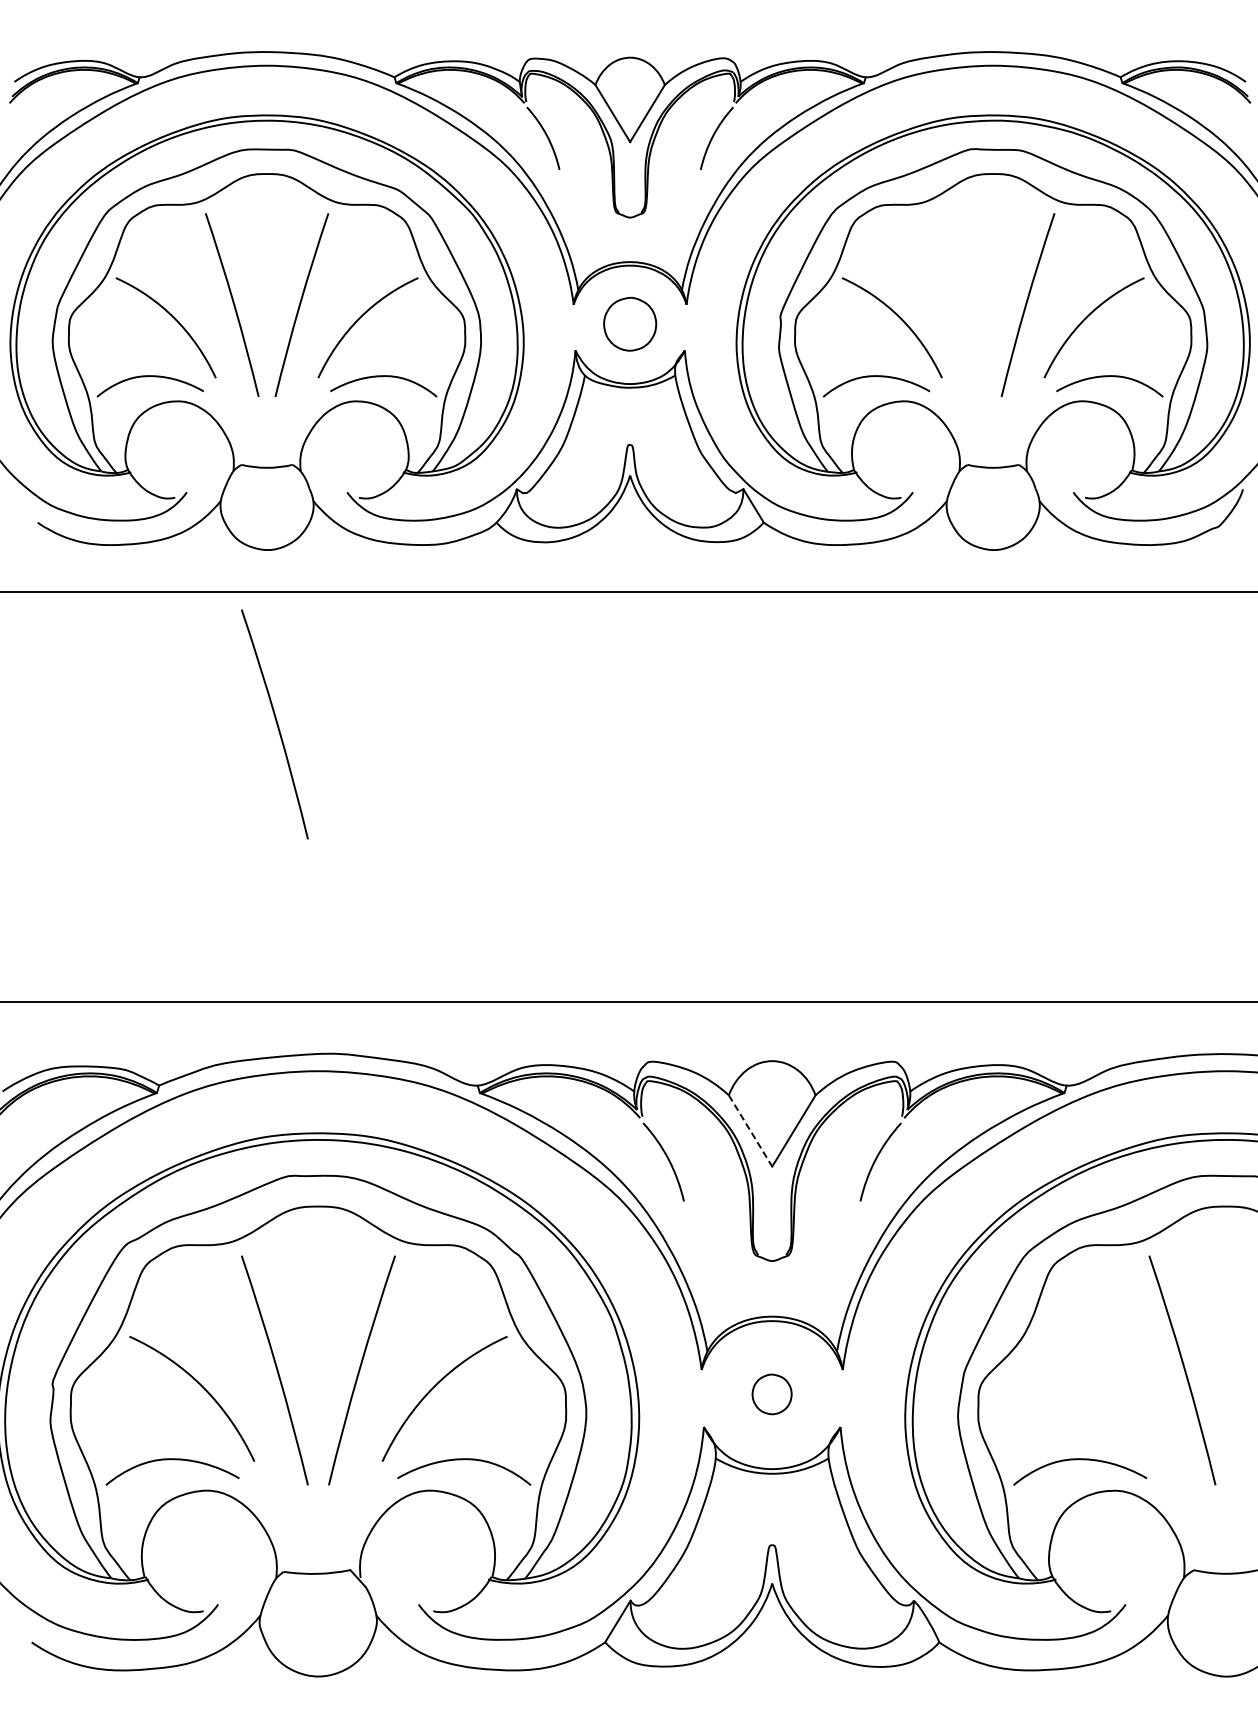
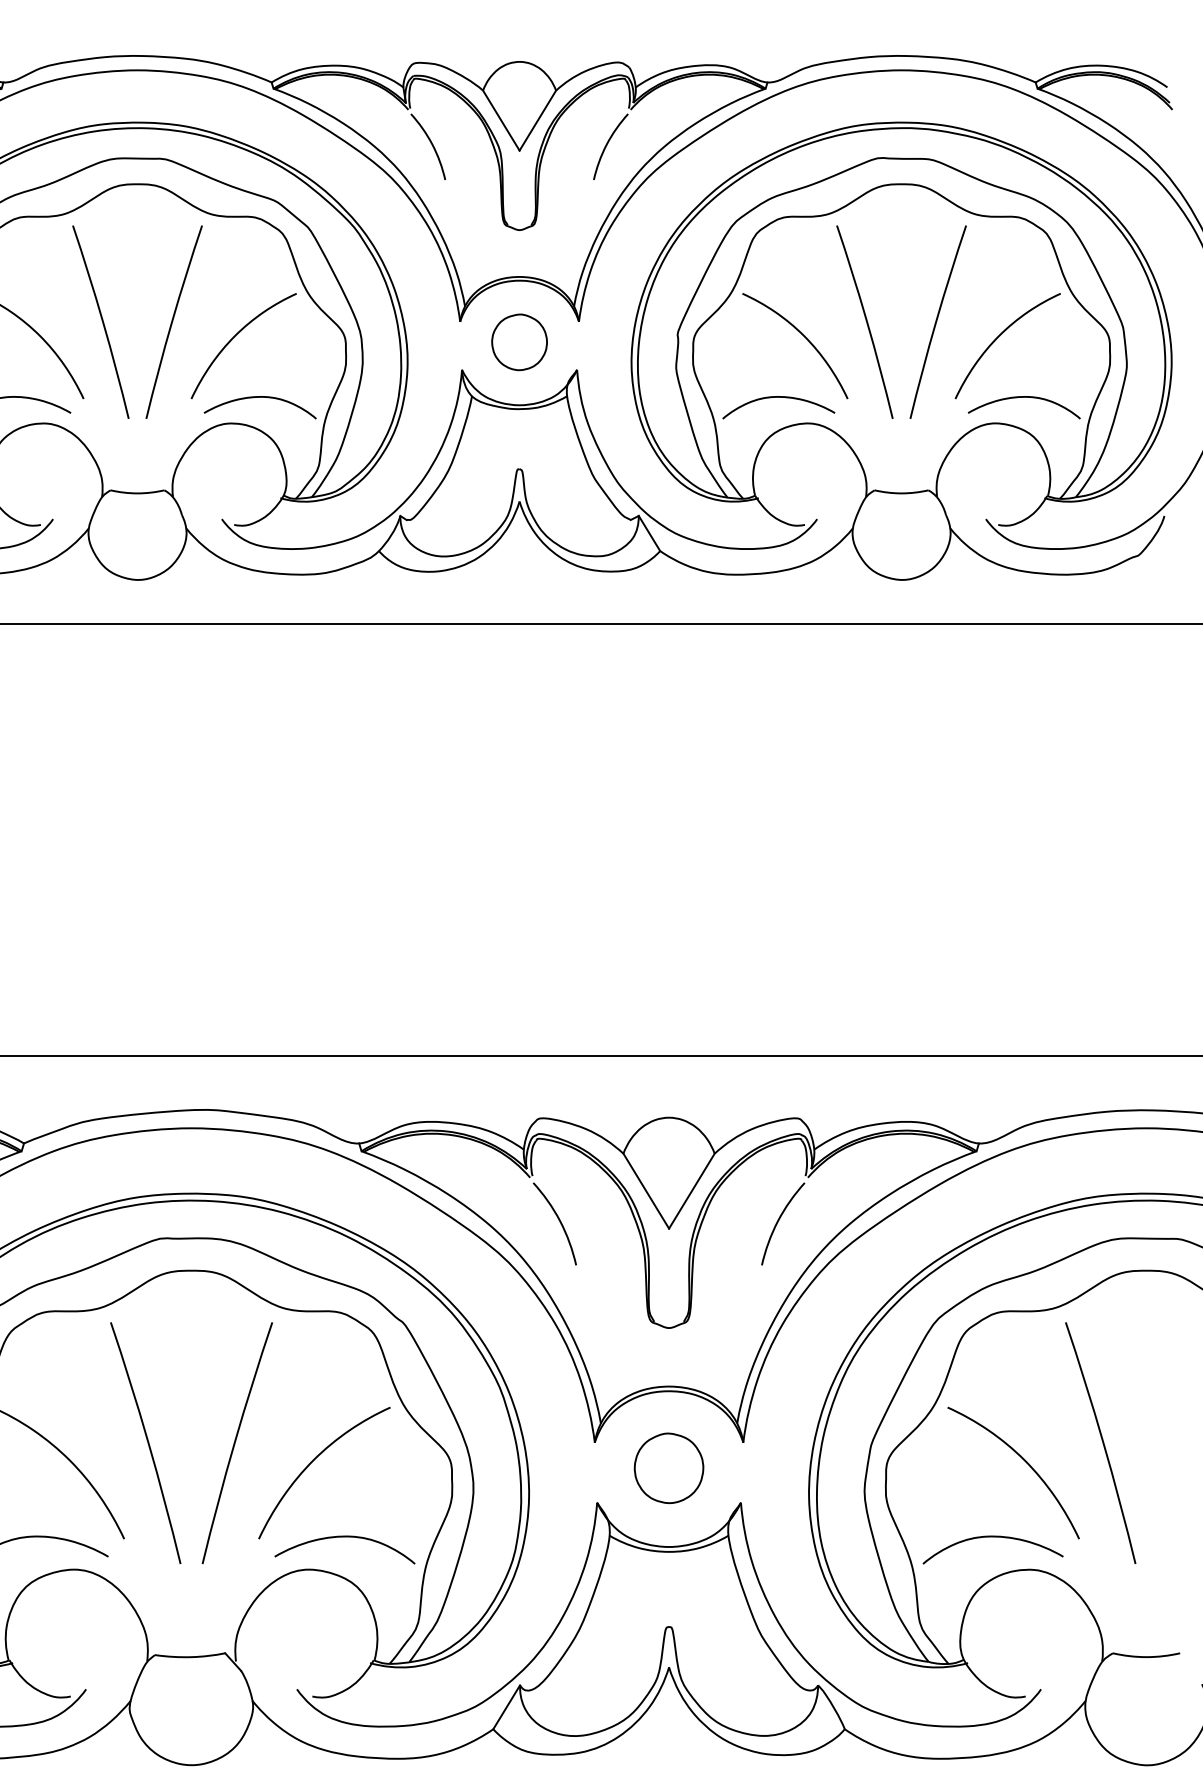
curve: (959, 305) -> (866, 322), added
curve: (276, 724) -> (147, 763), removed
line: (750, 1130) -> (646, 1190), dashed -> solid
curve: (1109, 1387) -> (1023, 1461), added
part: (771, 1394) -> (668, 1468), size x1.67

